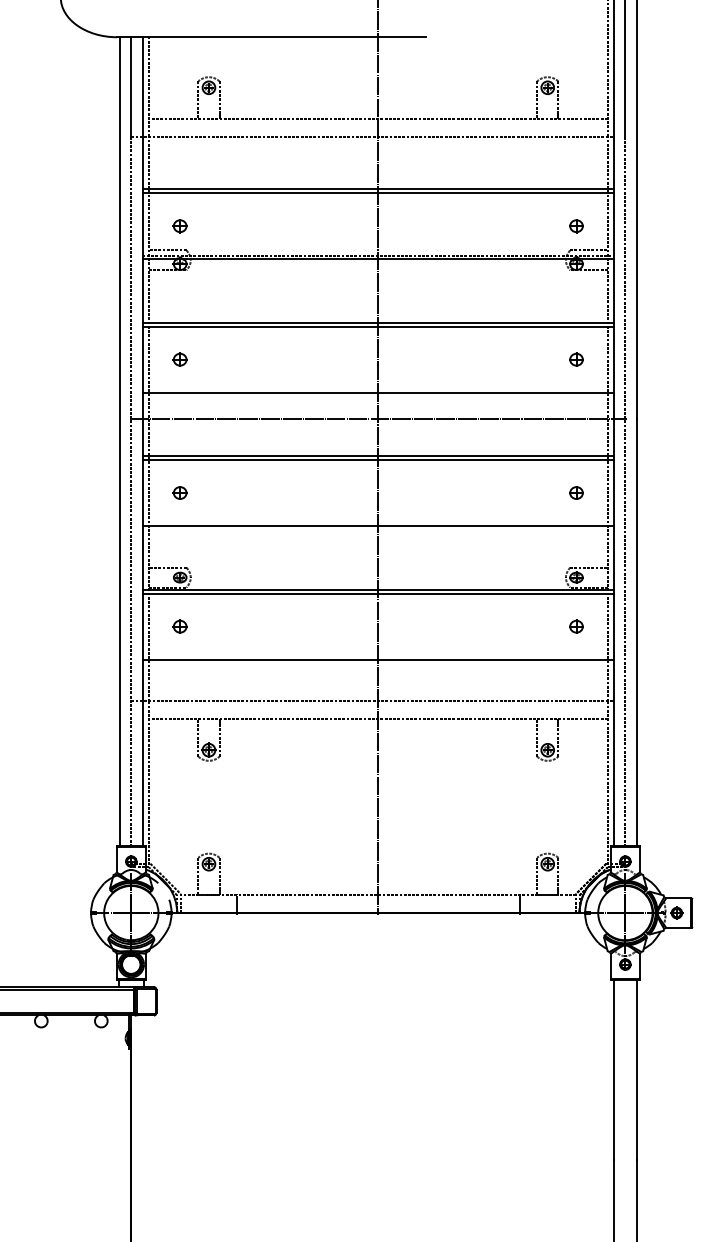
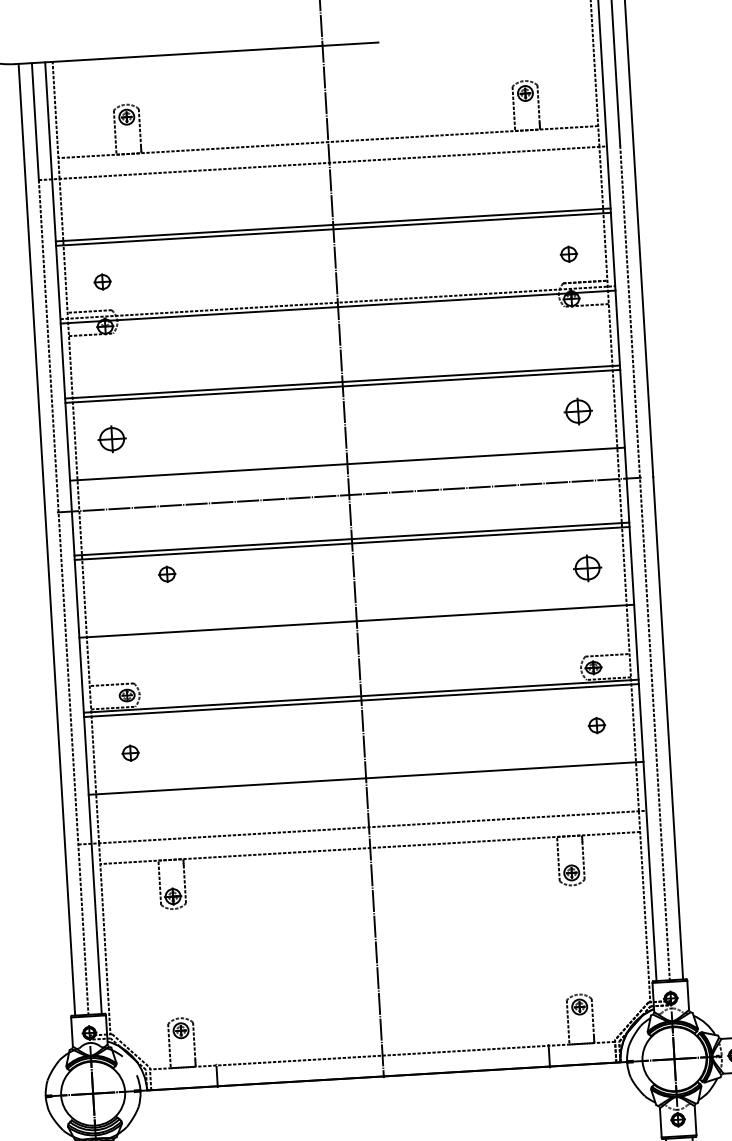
part: (179, 359) -> (111, 438), size x1.6
part: (576, 359) -> (578, 411), size x1.6
part: (179, 492) -> (166, 573), moved
part: (576, 492) -> (587, 567), size x1.6

